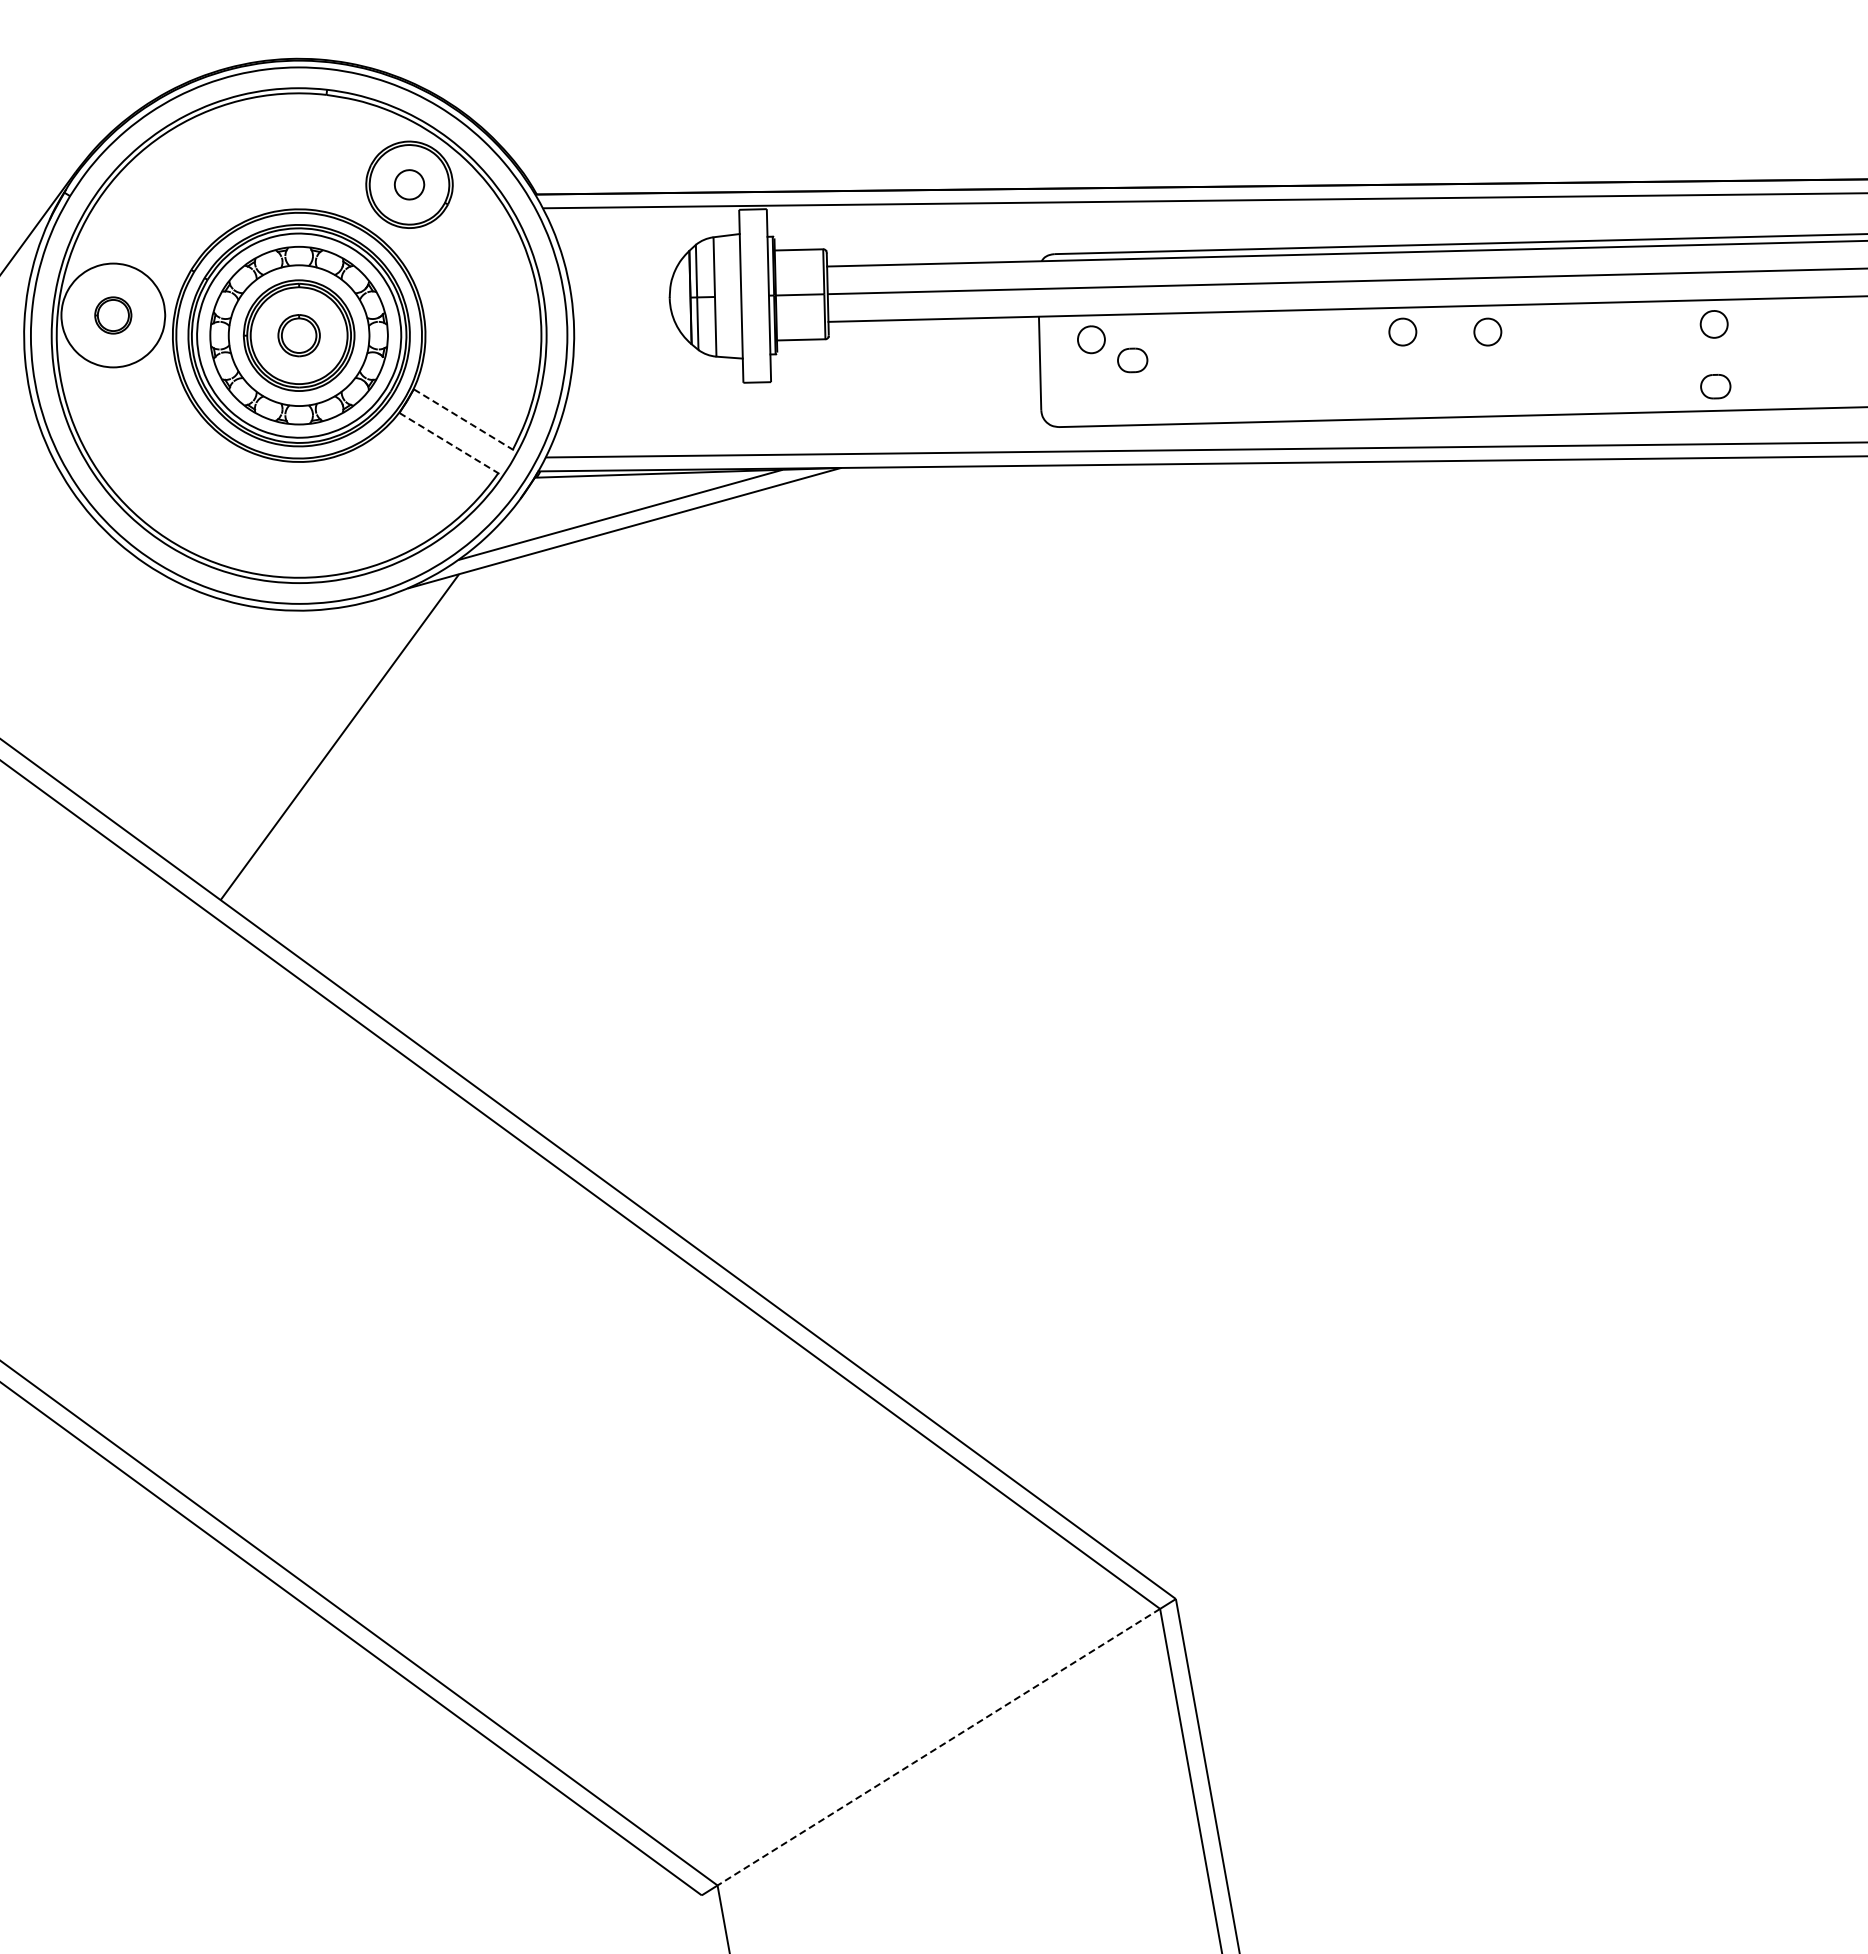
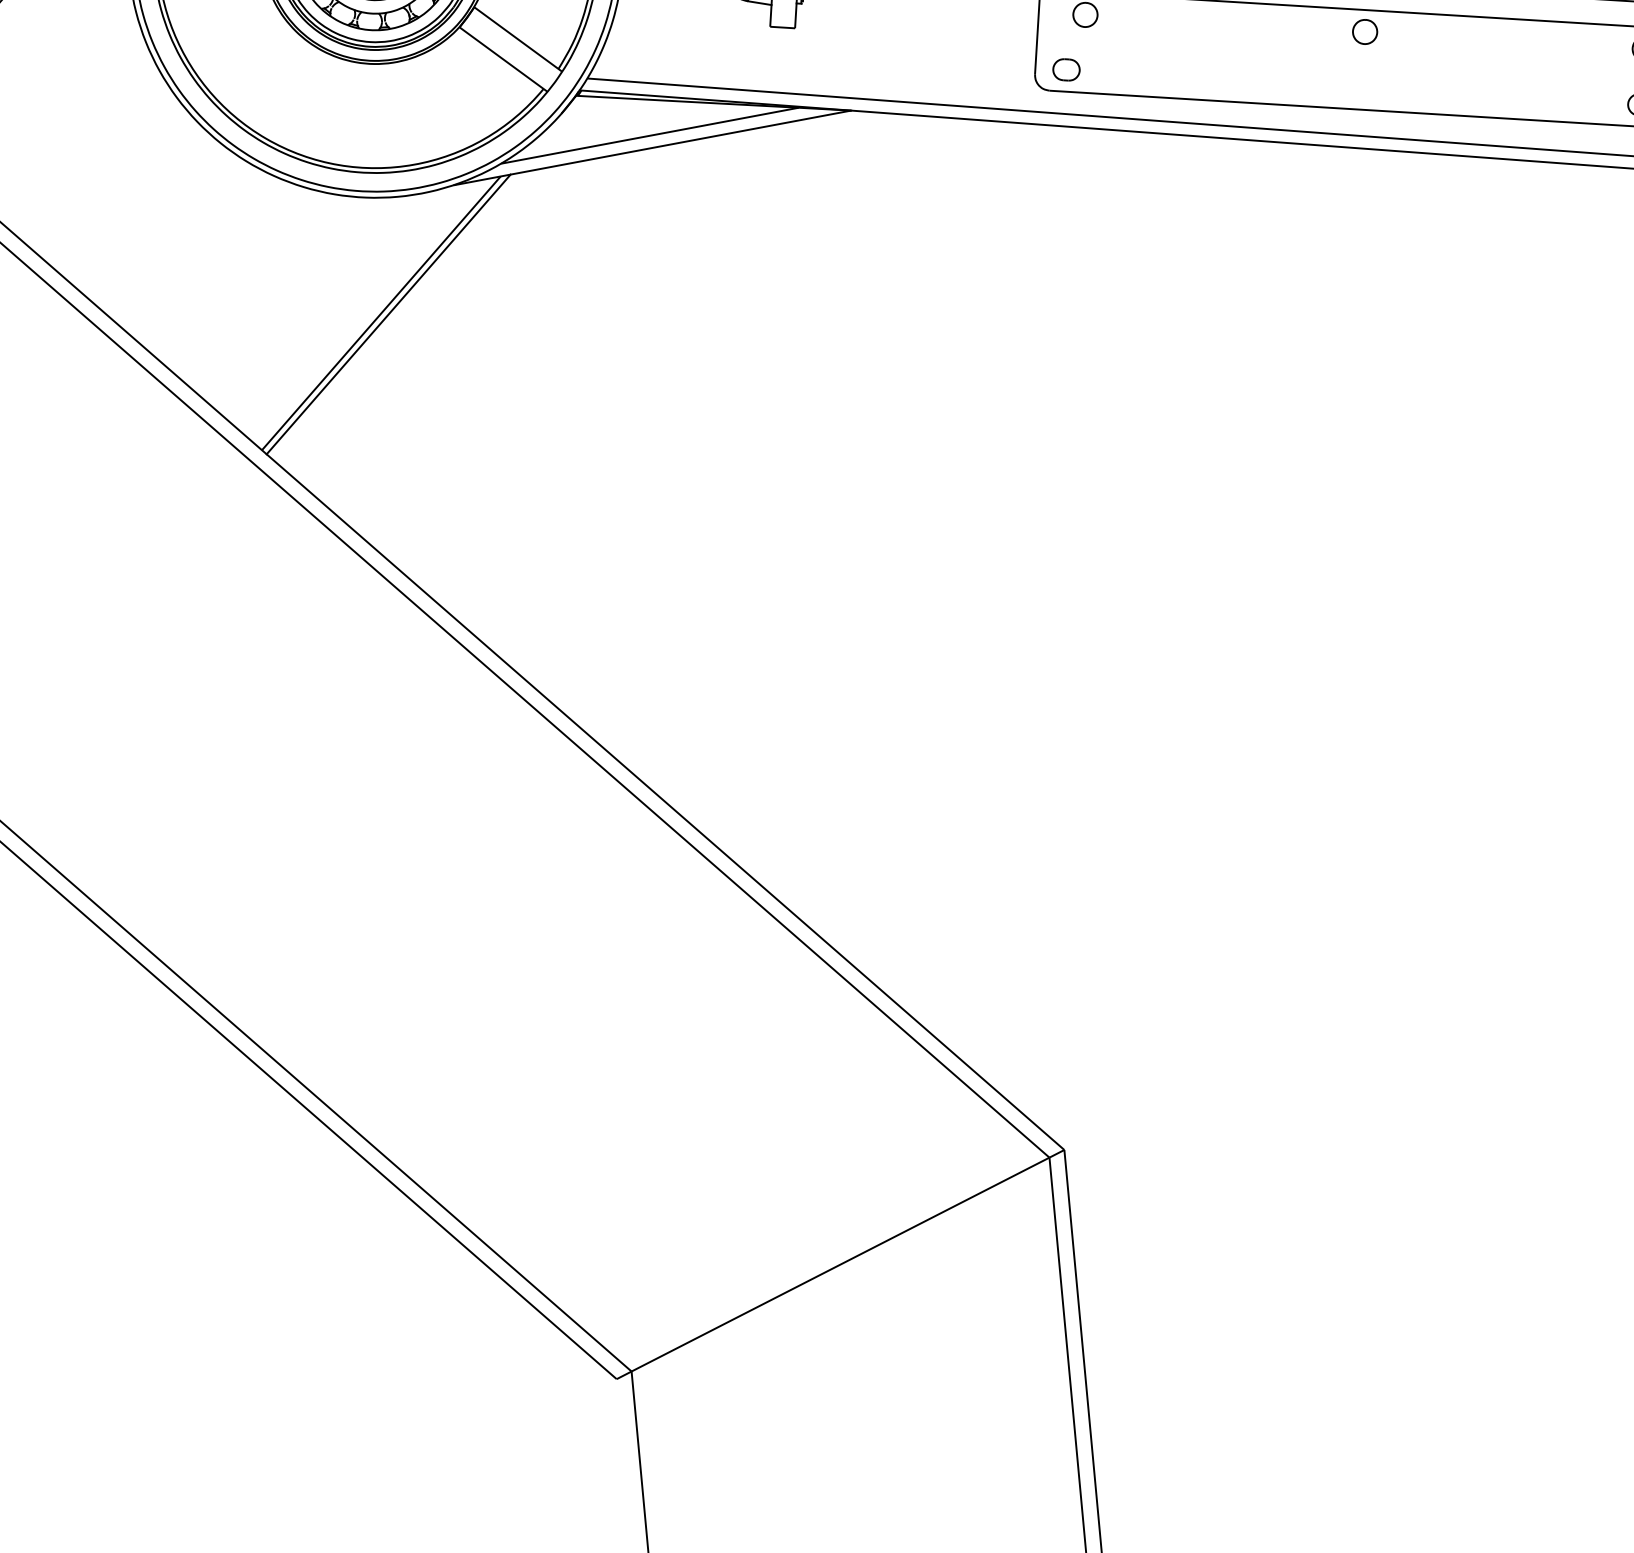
part: (1487, 331) -> (1441, 37), removed
part: (1132, 360) -> (1066, 69), moved
line: (466, 421) -> (519, 40), dashed -> solid
line: (452, 445) -> (504, 60), dashed -> solid
line: (347, 737) -> (388, 314), added
line: (938, 1747) -> (840, 1264), dashed -> solid

